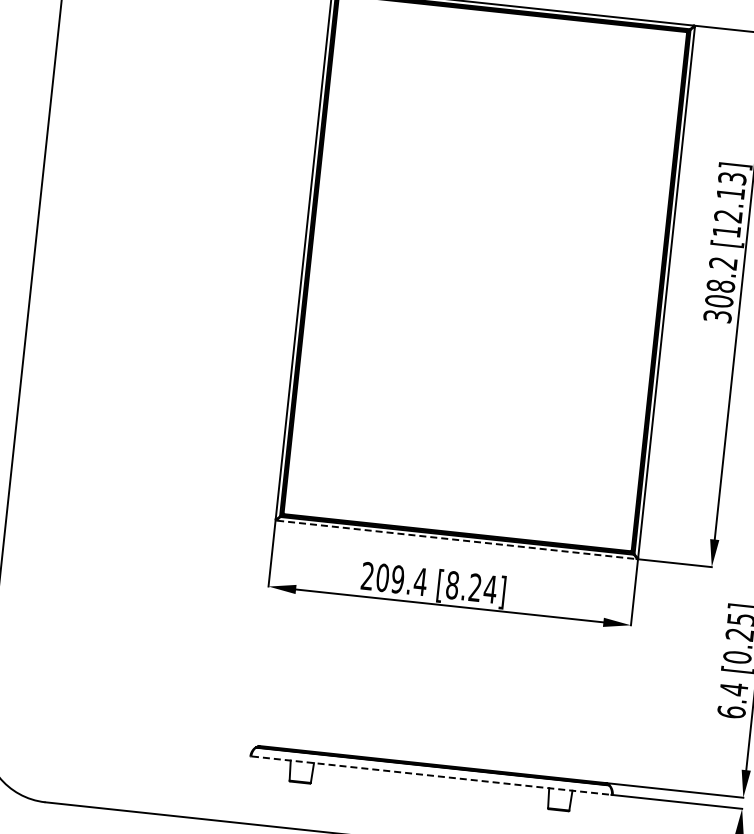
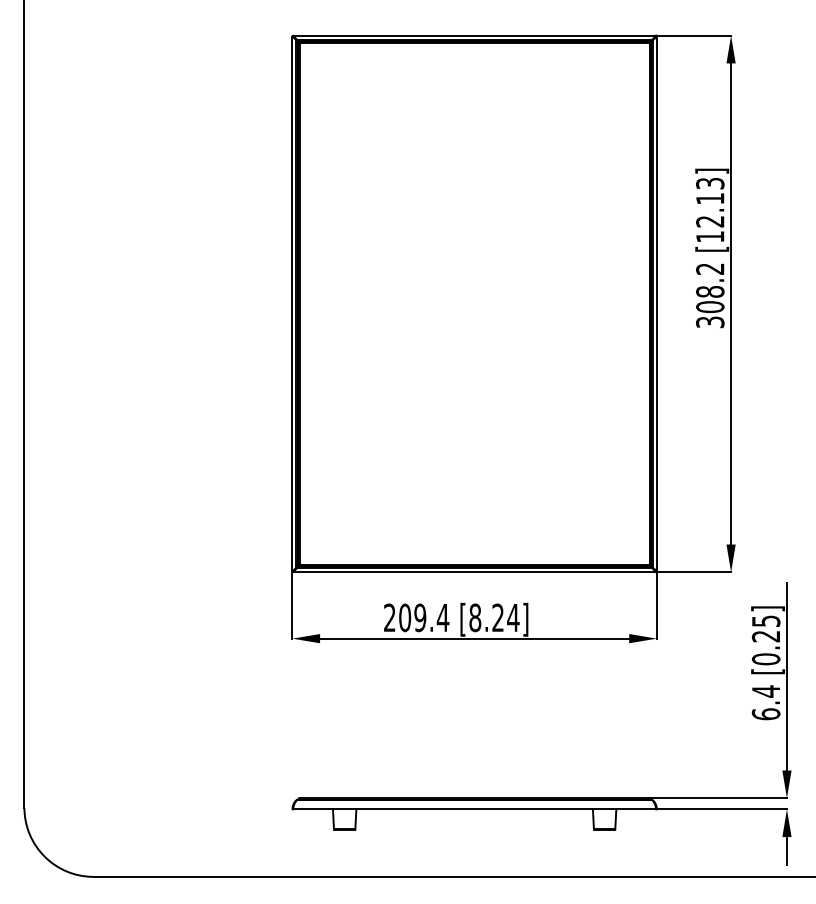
line: (456, 540) -> (474, 572), dashed -> solid
line: (431, 775) -> (474, 809), dashed -> solid

